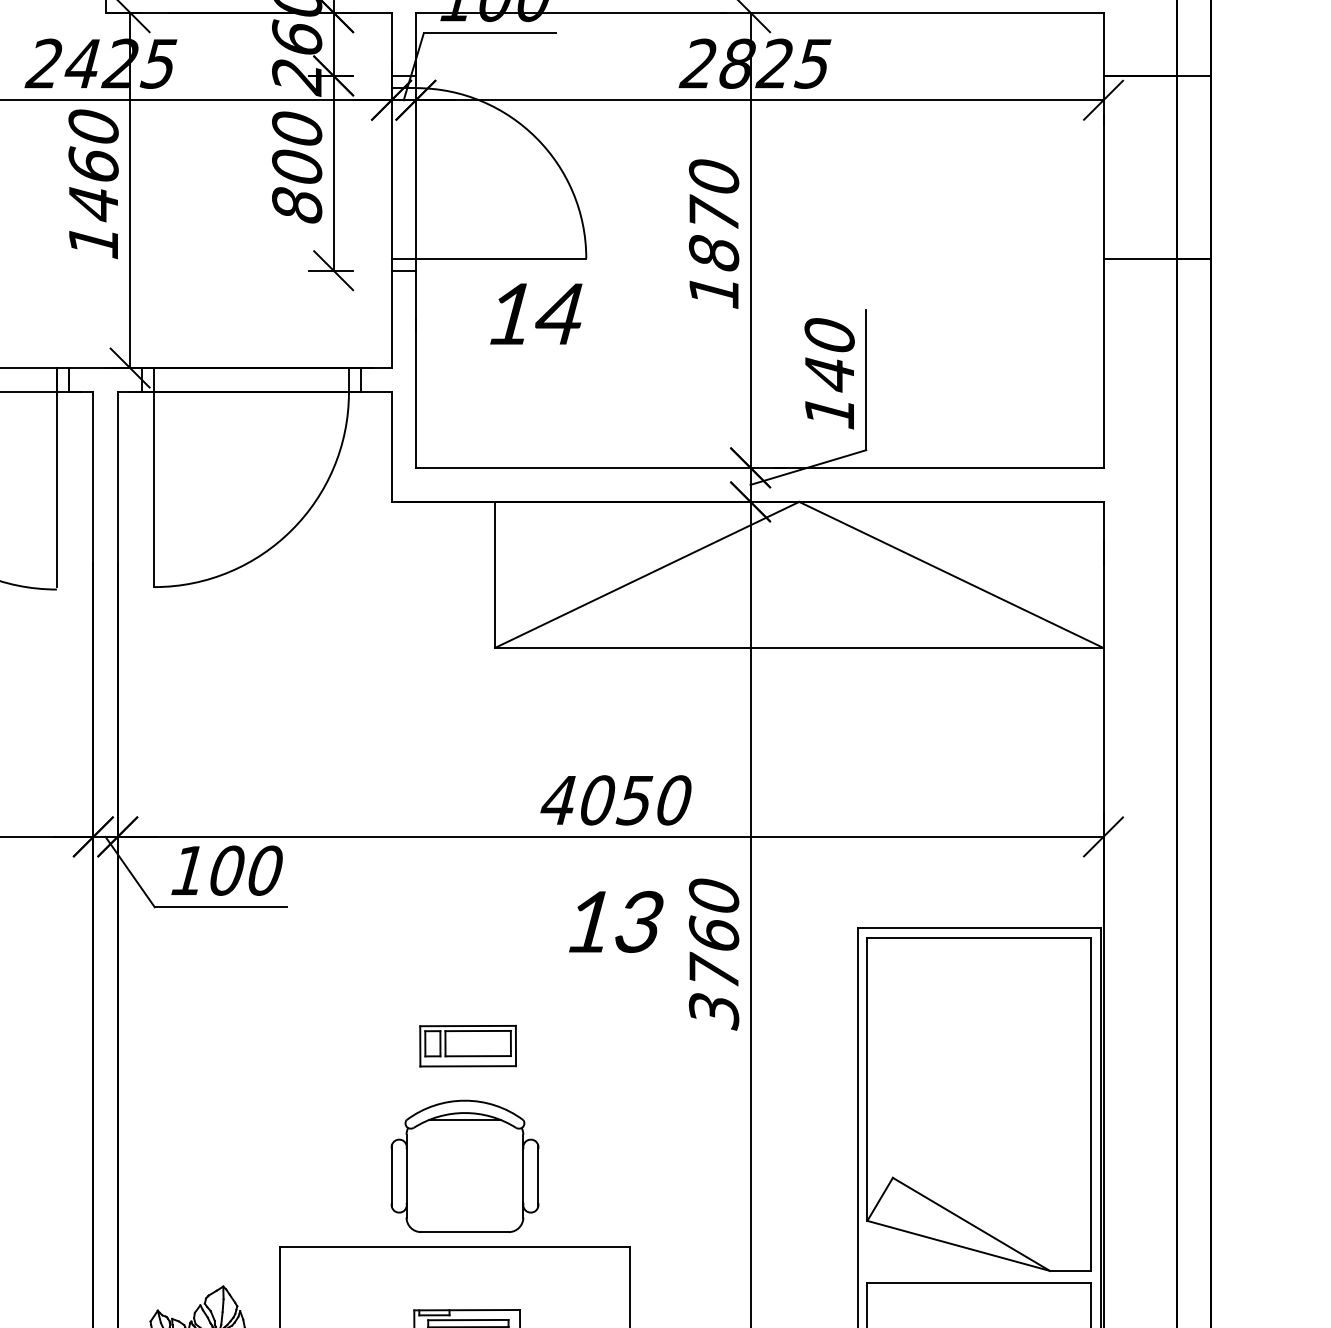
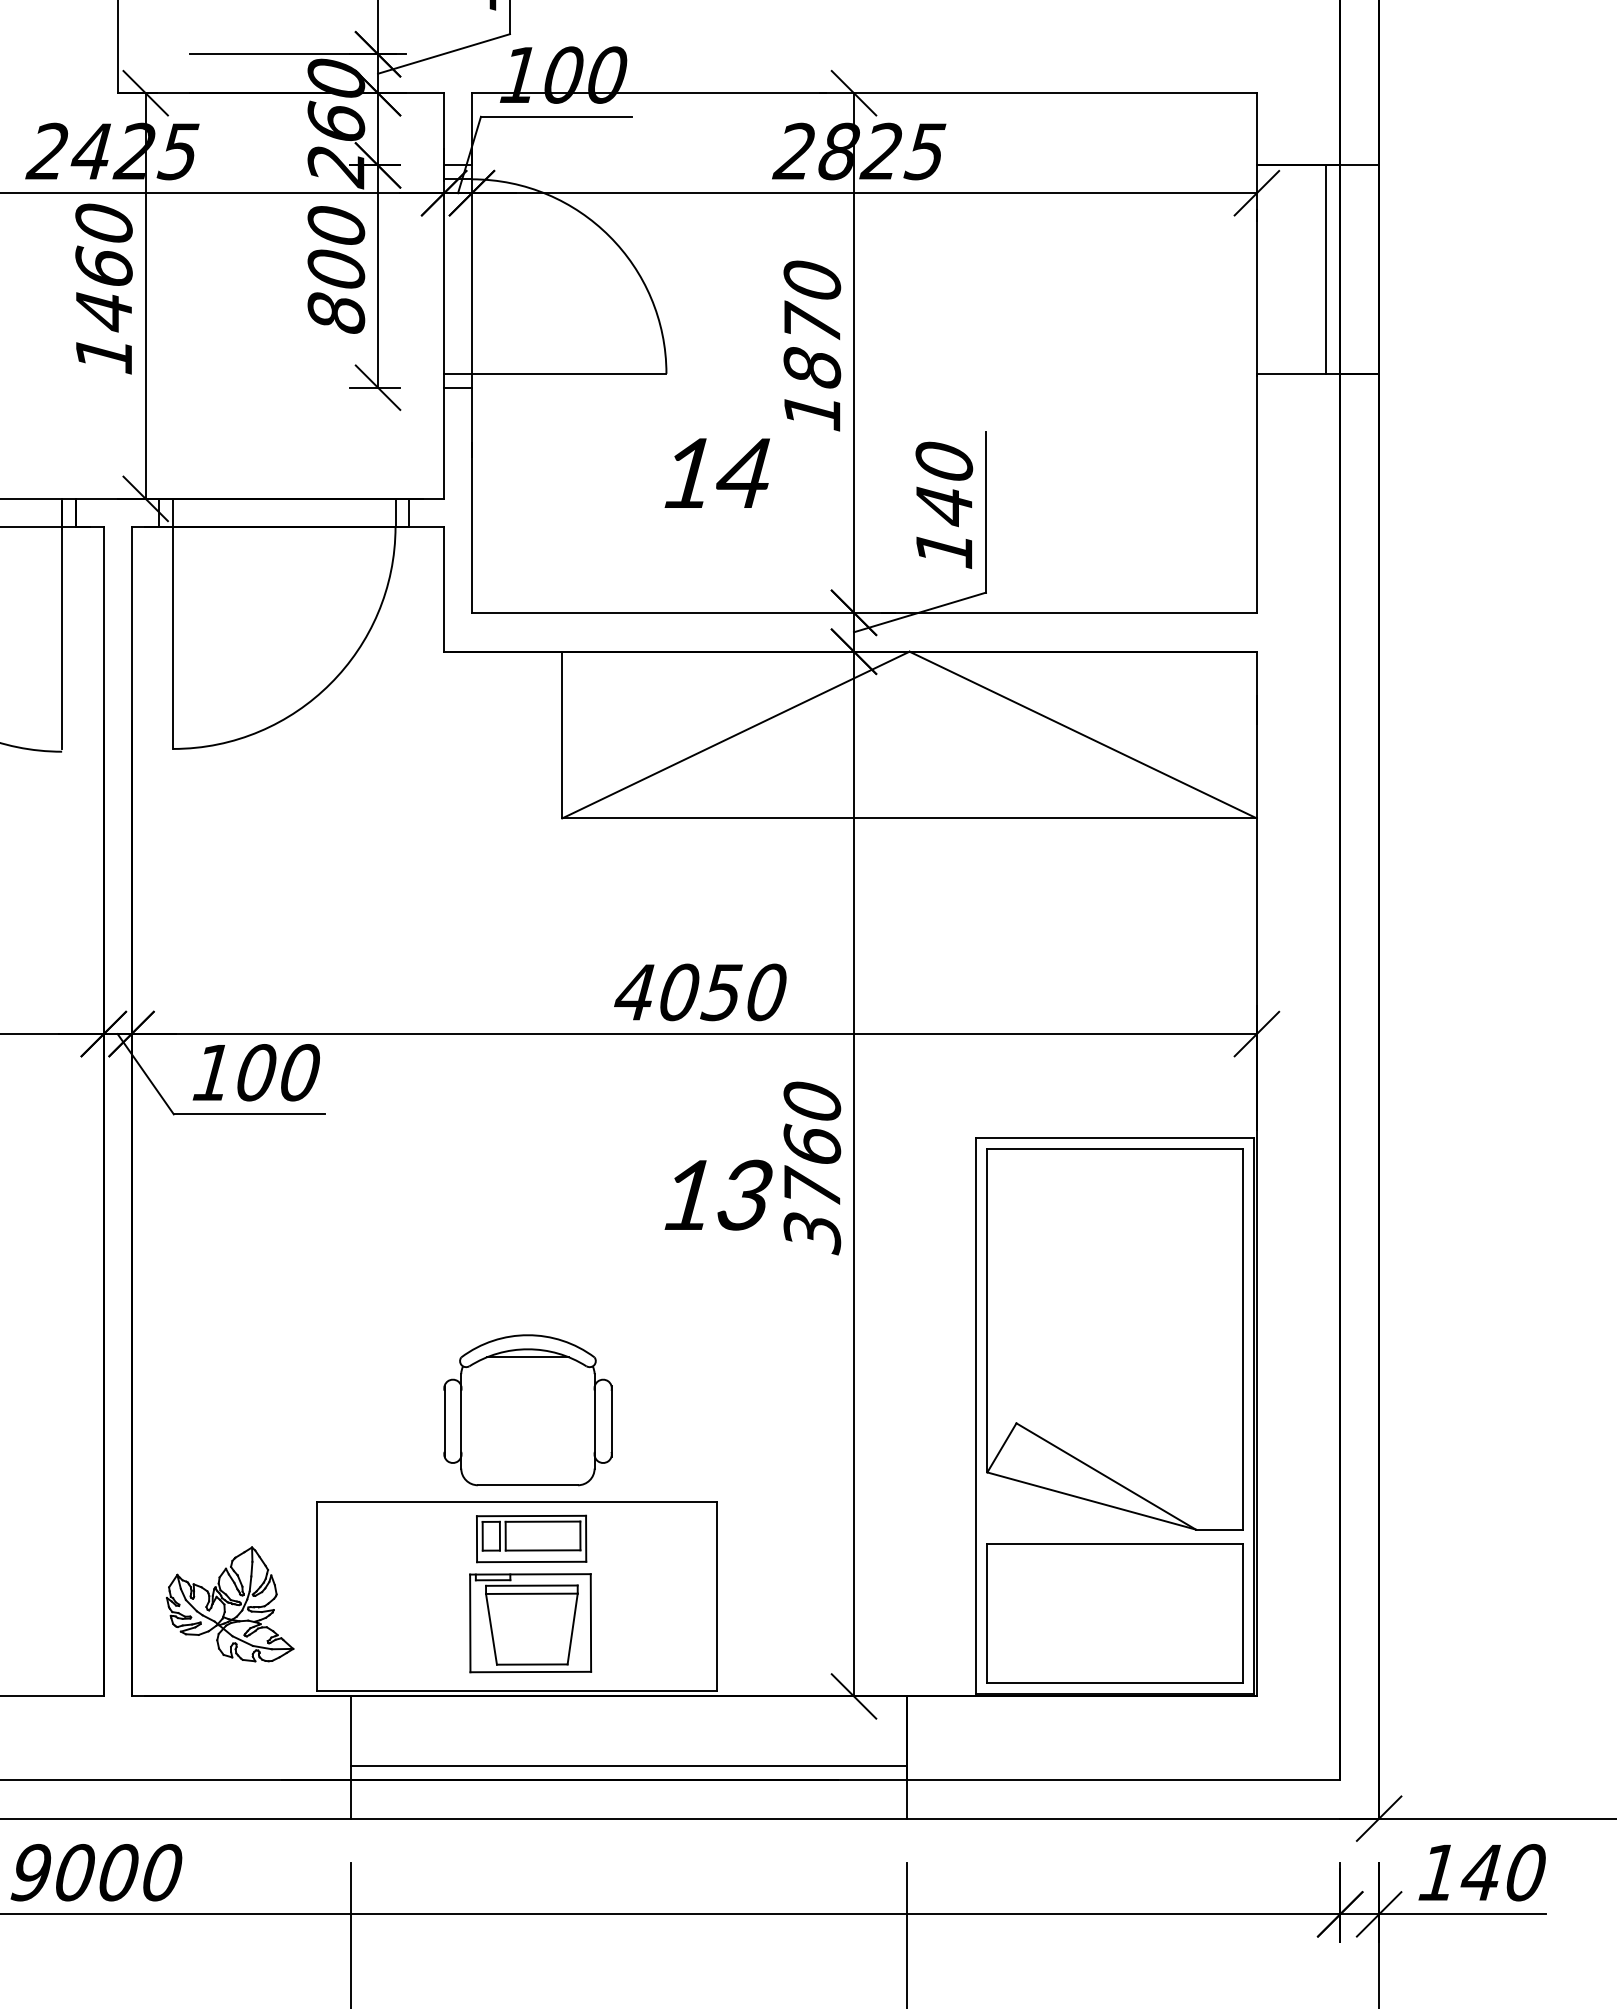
line: (1164, 167) -> (1326, 269), added
text: (535, 313) -> (716, 472), moved
text: (616, 921) -> (718, 1194), moved
part: (468, 1045) -> (531, 1538), moved

